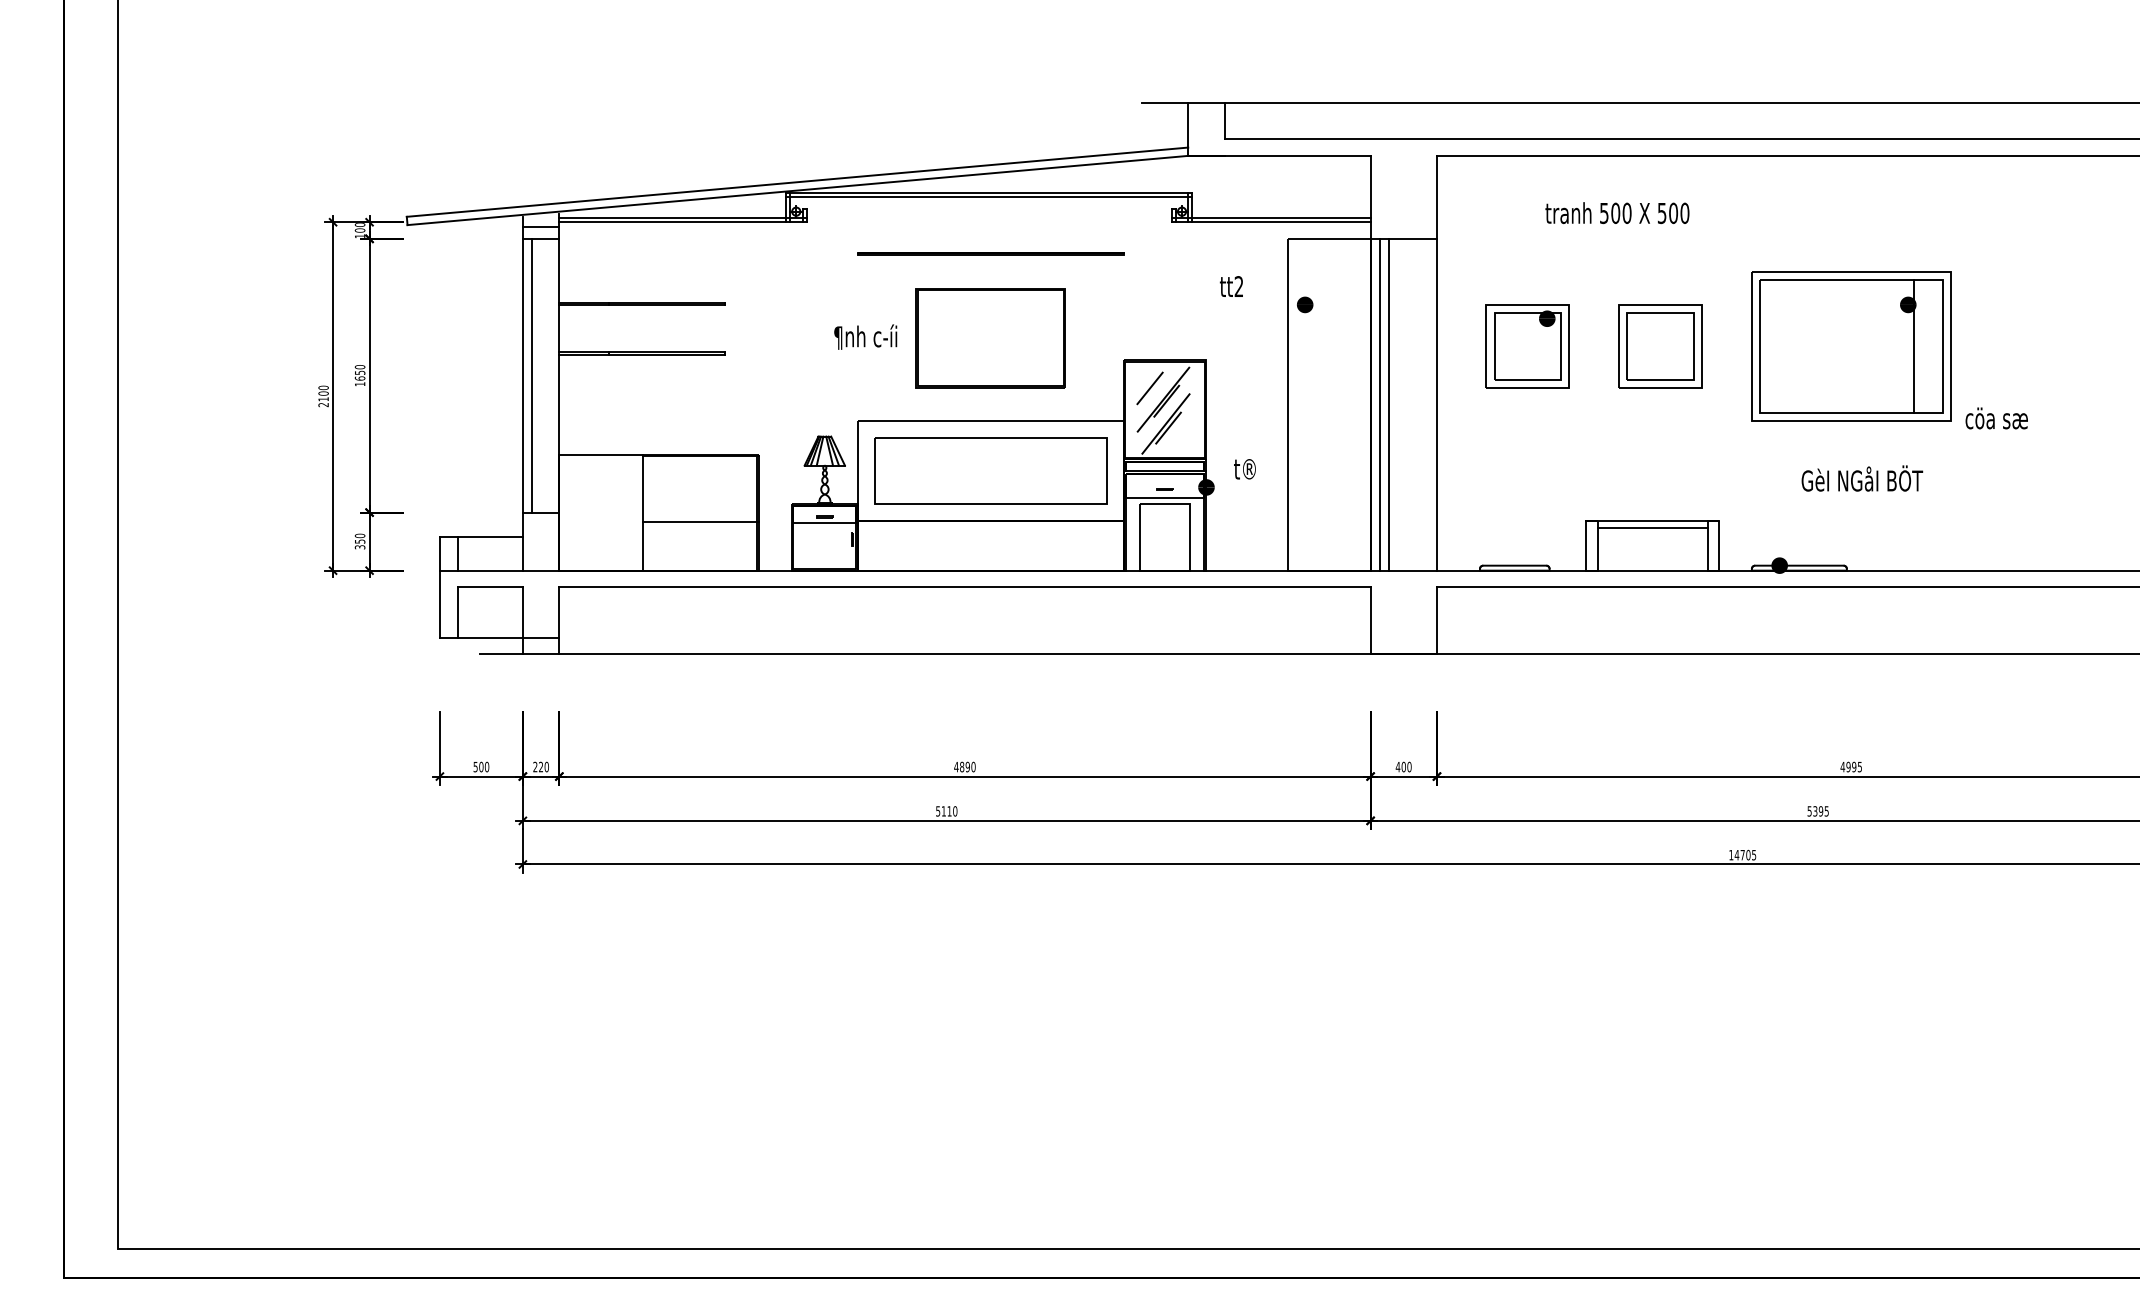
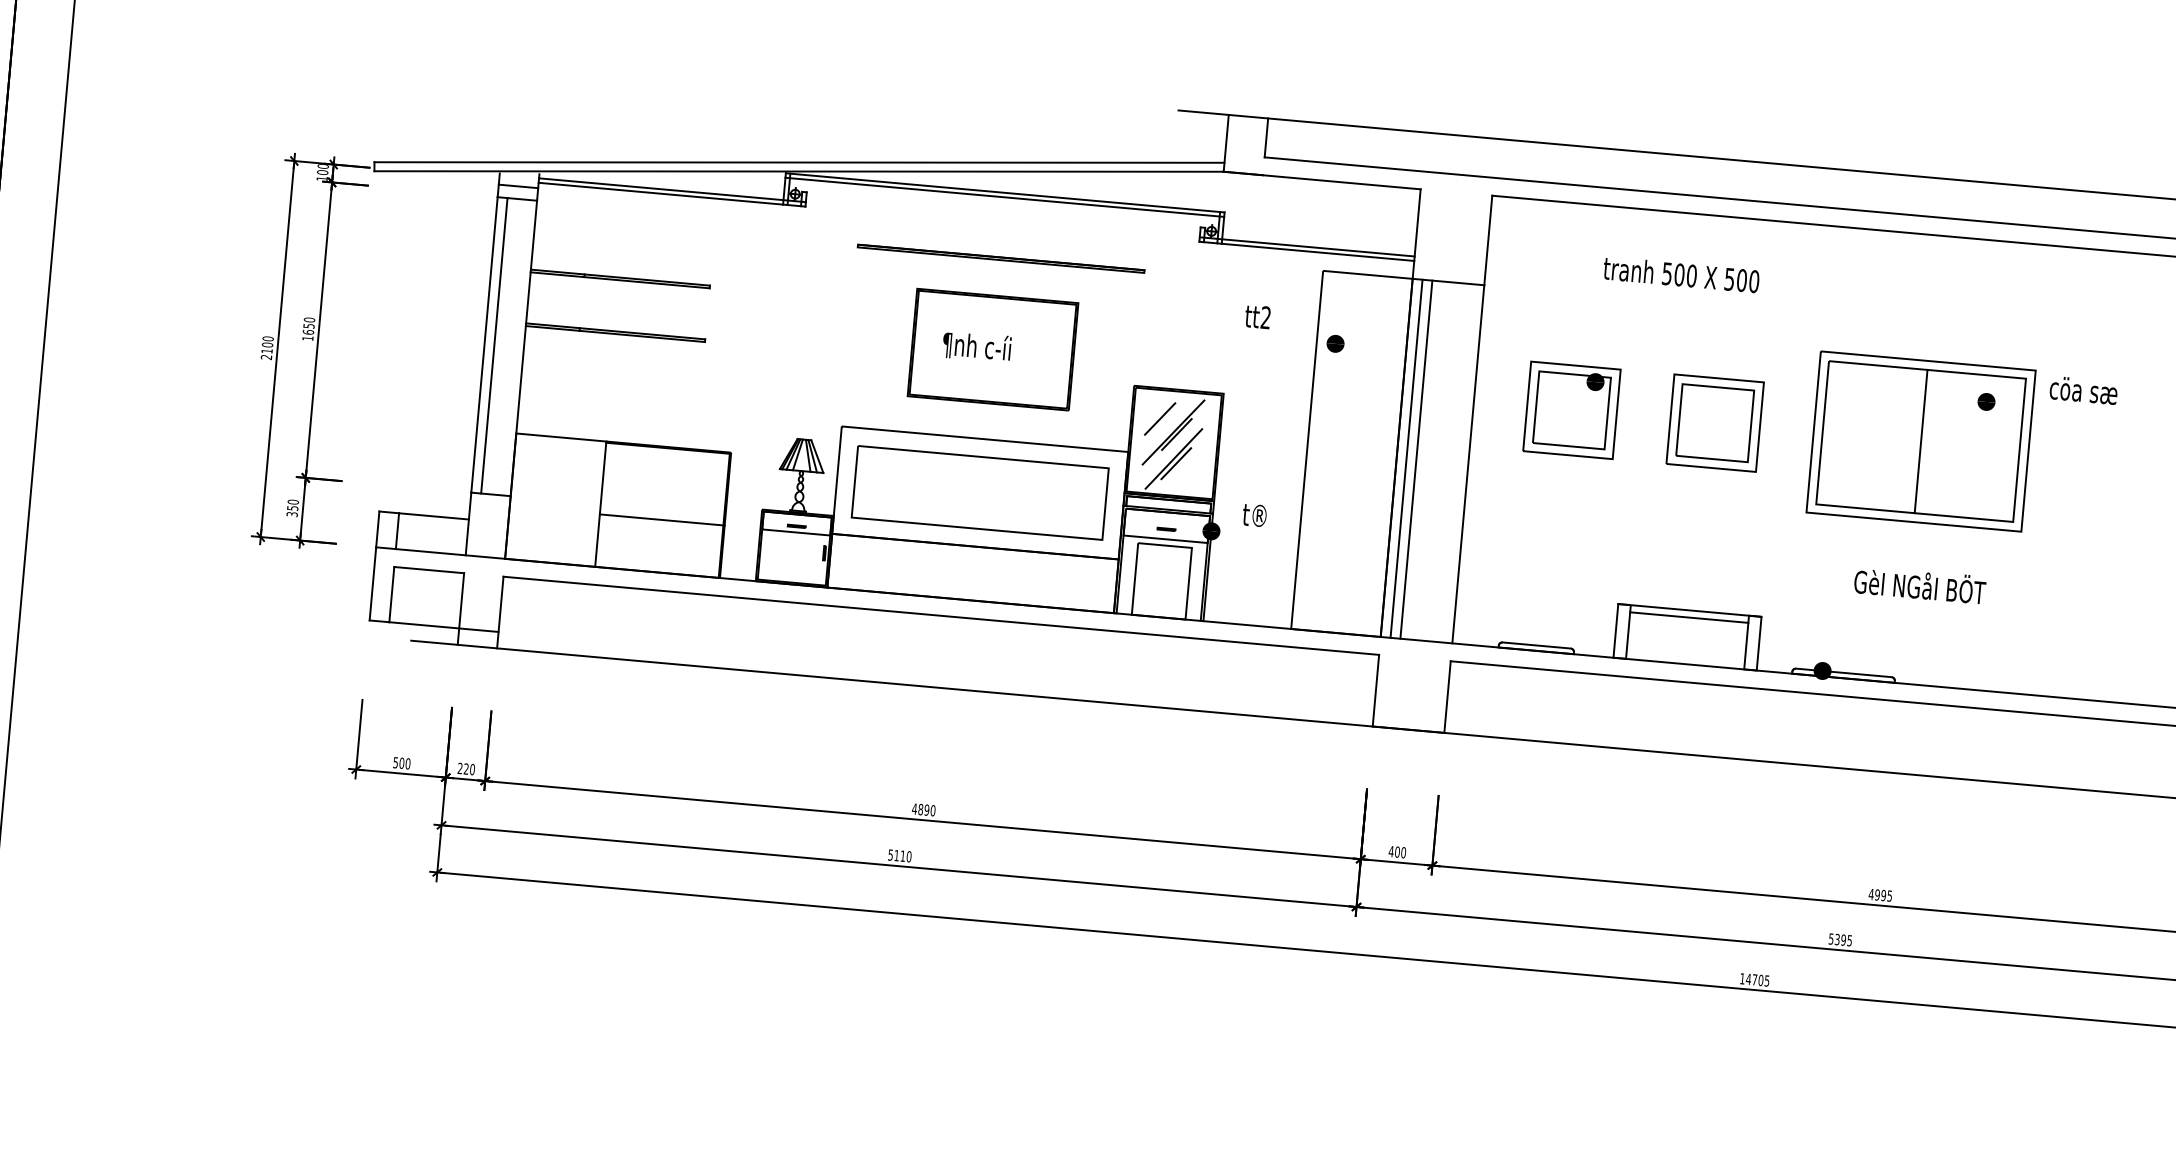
text: (865, 336) -> (976, 346), moved
line: (1914, 346) -> (1921, 441), moved
text: (1996, 418) -> (2083, 390), moved

